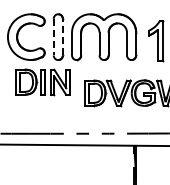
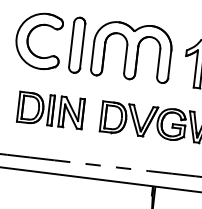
line: (62, 36) -> (82, 45), dashed -> solid
line: (53, 37) -> (71, 45), dashed -> solid
part: (42, 82) -> (50, 110), moved

